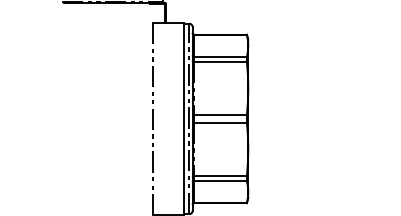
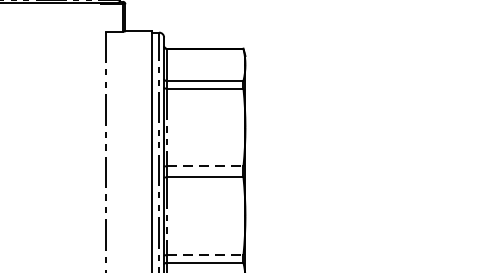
line: (221, 115) -> (206, 166), solid -> dashed
line: (221, 175) -> (206, 254), solid -> dashed

